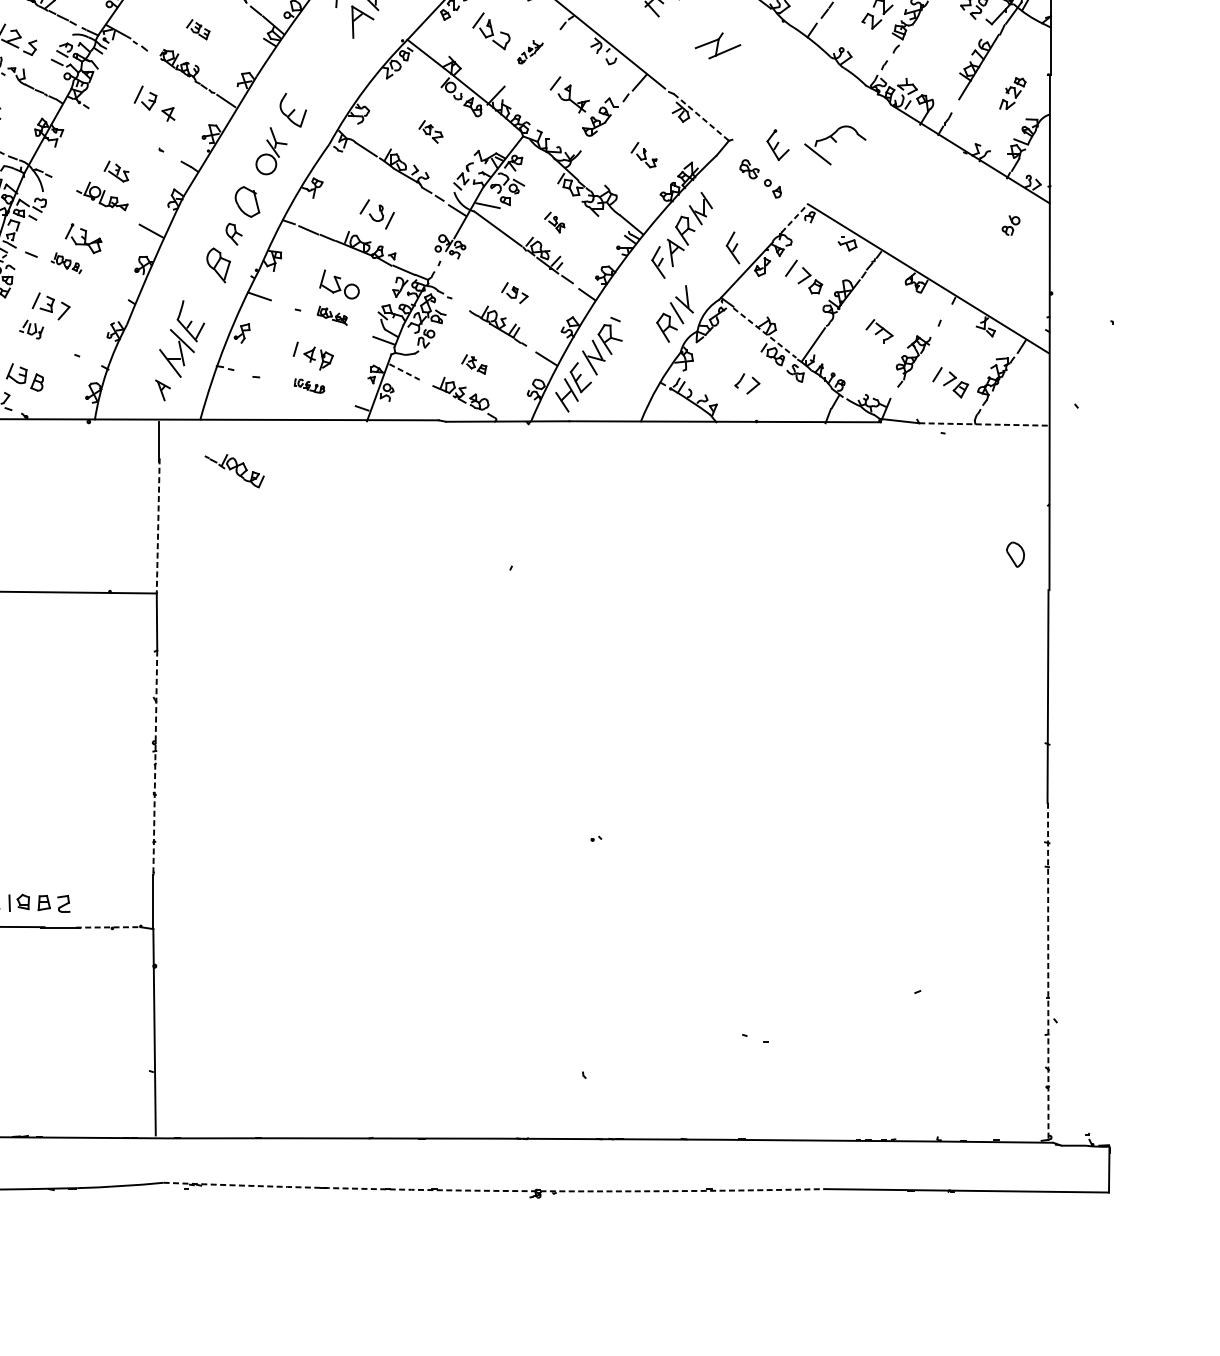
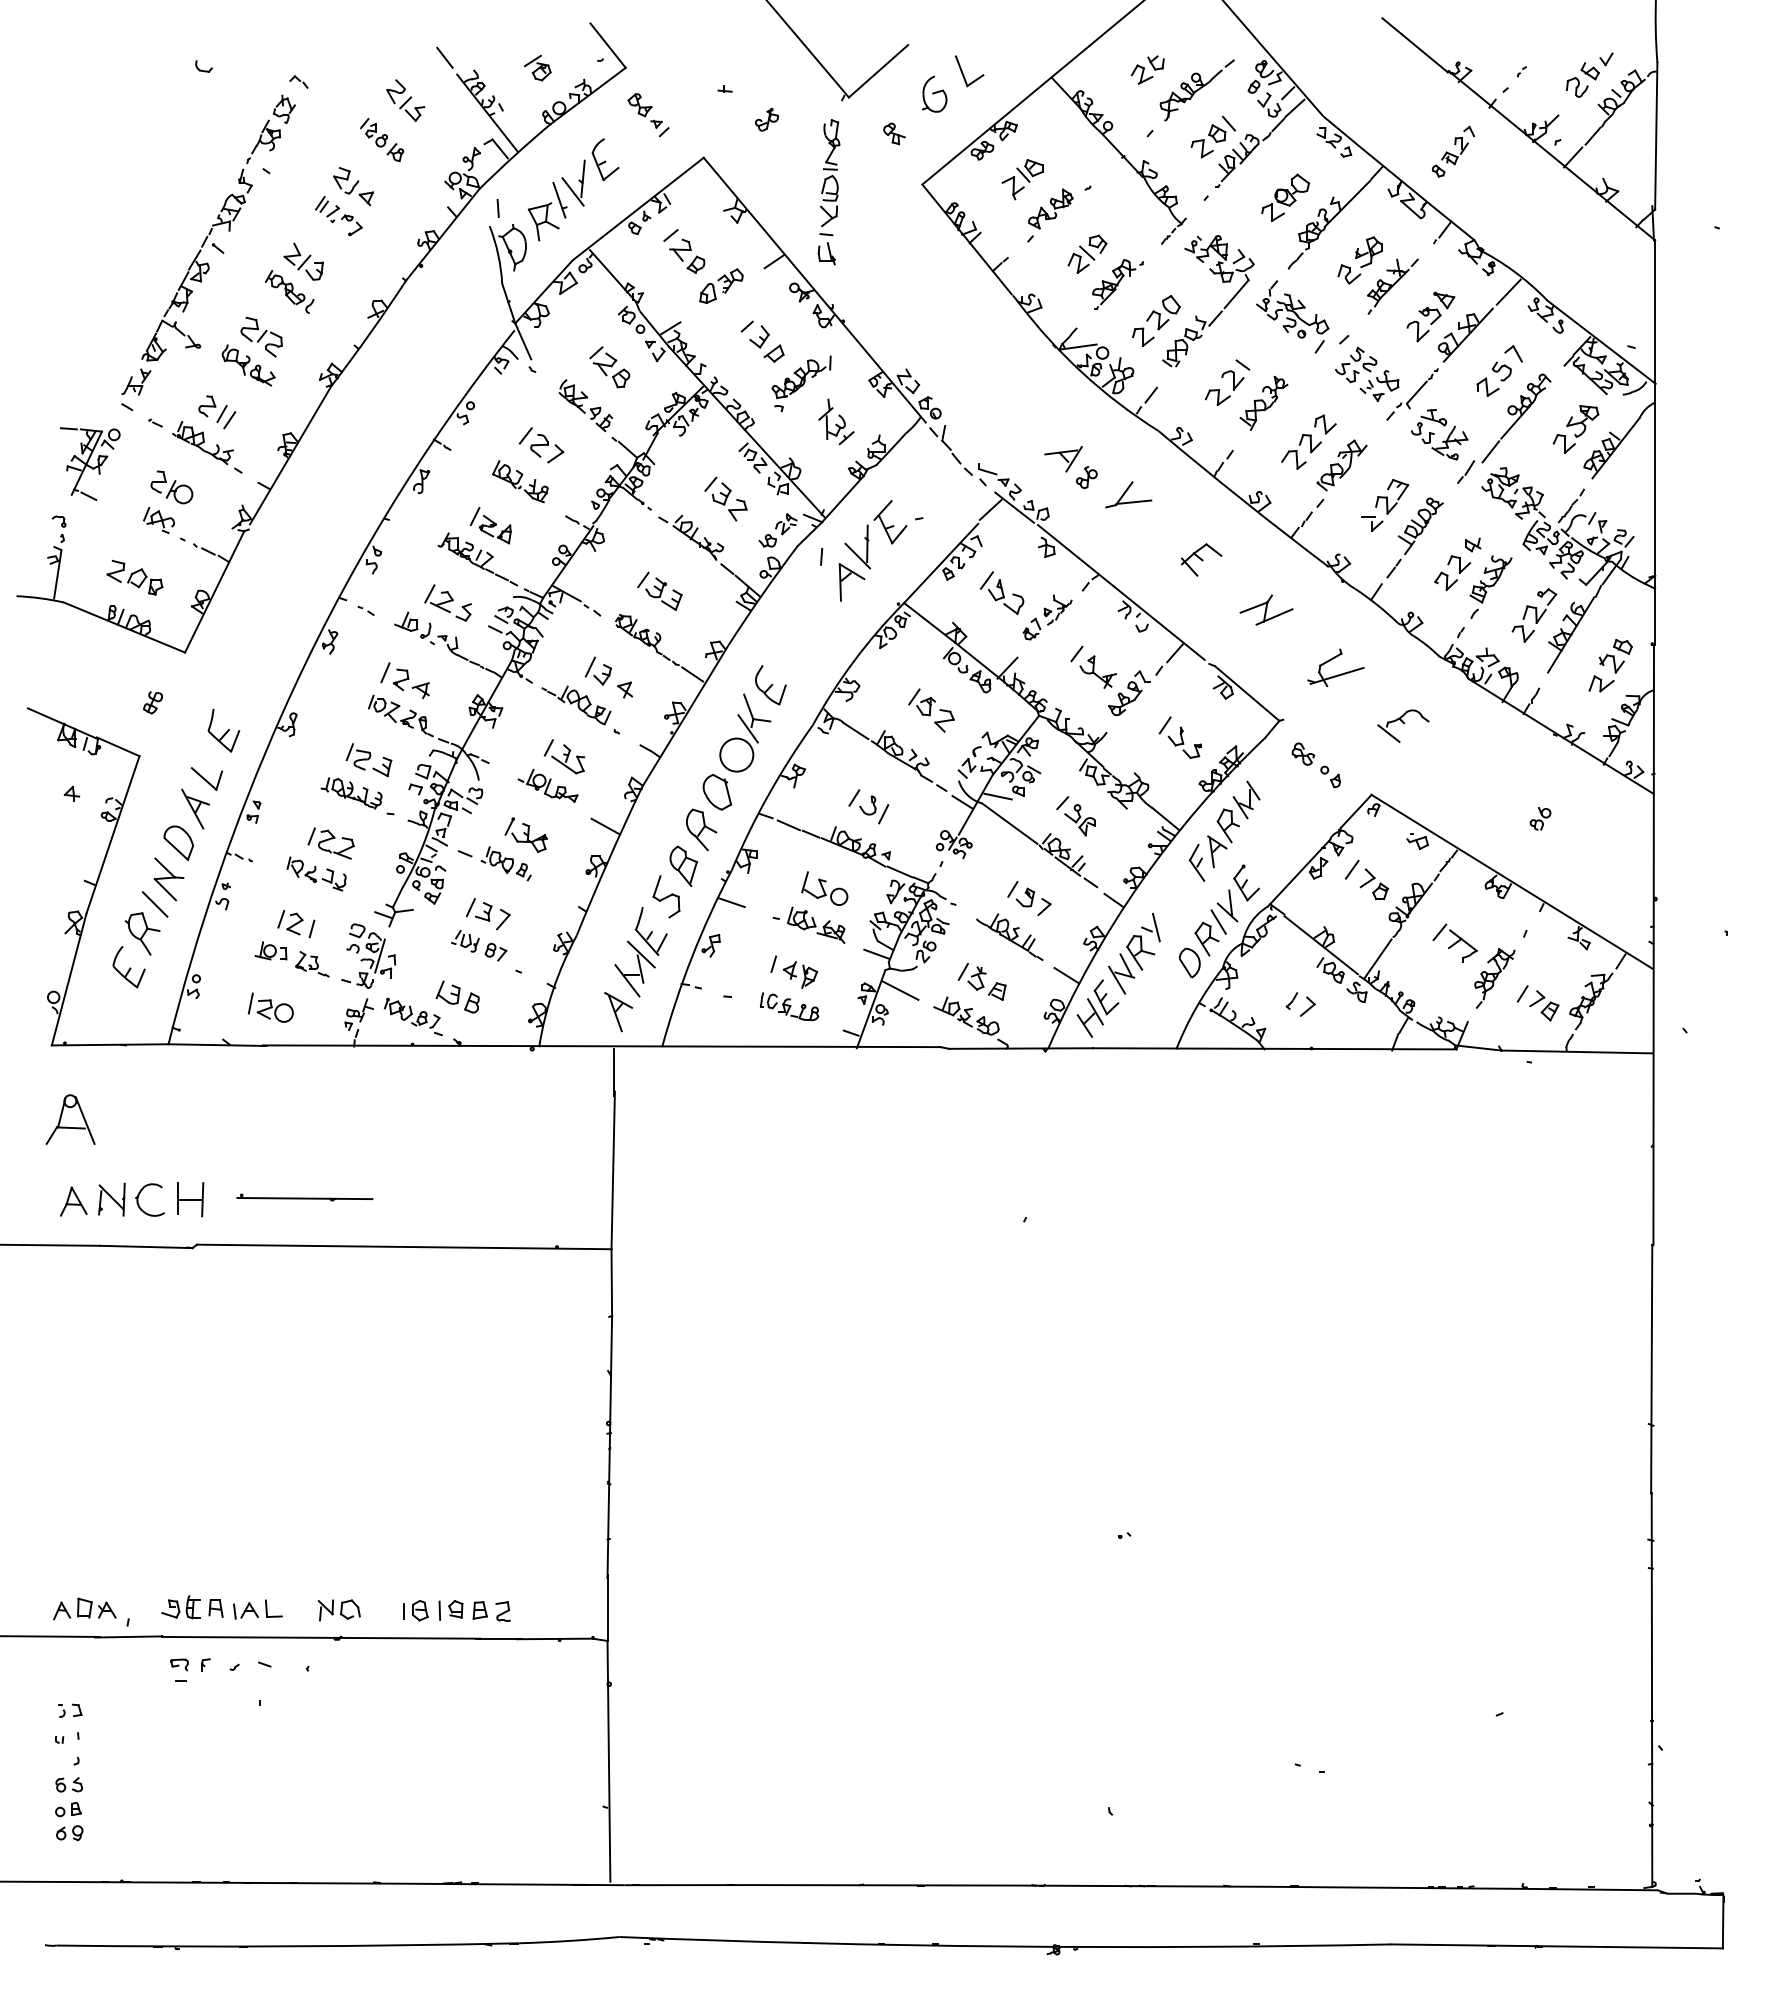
part: (197, 29) -> (659, 590), size x1.67
part: (947, 50) -> (1534, 615), added
part: (530, 52) -> (1047, 617), size x1.67
part: (1012, 93) -> (1610, 665), size x1.43
part: (778, 101) -> (1337, 674), added
line: (701, 117) -> (1247, 693), dashed -> solid
part: (430, 131) -> (931, 710), size x1.67
part: (777, 144) -> (1246, 882), moved
part: (835, 144) -> (1403, 725), size x0.71
part: (271, 150) -> (745, 732), size x1.43
part: (643, 155) -> (1179, 737), size x1.43
part: (116, 171) -> (564, 756), size x1.43
line: (795, 218) -> (1356, 811), dashed -> solid
part: (554, 222) -> (1075, 816), size x1.67
part: (1010, 225) -> (1540, 818), moved
part: (233, 233) -> (701, 829), size x1.67
part: (732, 247) -> (1283, 845), removed
part: (65, 262) -> (505, 863), size x1.43
part: (203, 291) -> (666, 896), added
part: (514, 292) -> (1029, 898), size x1.43
part: (332, 315) -> (816, 924), size x1.67
line: (622, 317) -> (1155, 927), added
part: (879, 330) -> (1454, 942), size x1.43
line: (765, 333) -> (1321, 945), dashed -> solid
part: (57, 339) -> (495, 952), added
part: (473, 364) -> (981, 981), size x1.67
line: (404, 371) -> (900, 990), dashed -> solid
part: (309, 385) -> (789, 1006), size x1.67
part: (162, 390) -> (618, 1012), size x1.67
line: (984, 424) -> (1577, 1051), dashed -> solid
part: (234, 471) -> (576, 705), moved
line: (158, 526) -> (613, 1170), dashed -> solid
part: (1015, 554) -> (1189, 962), moved
line: (155, 762) -> (609, 1446), dashed -> solid
line: (107, 927) -> (554, 1638), dashed -> solid
line: (1047, 971) -> (1651, 1690), dashed -> solid
arc: (494, 1190) -> (1005, 1946), dashed -> solid

